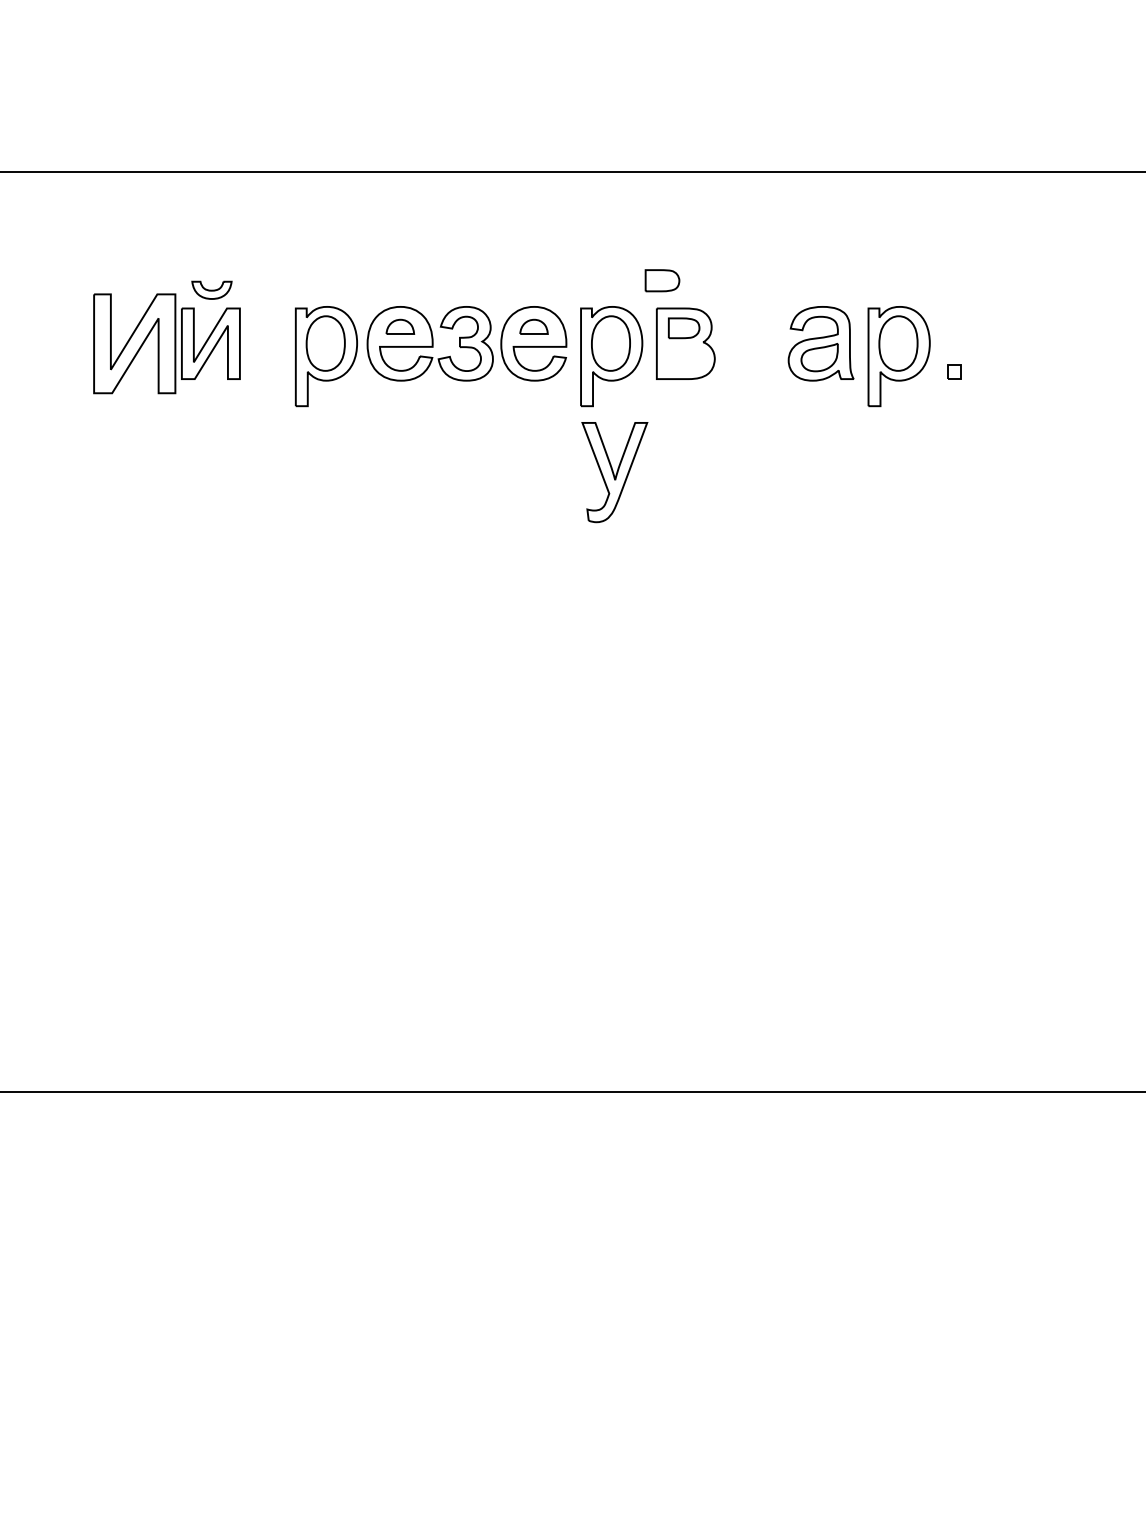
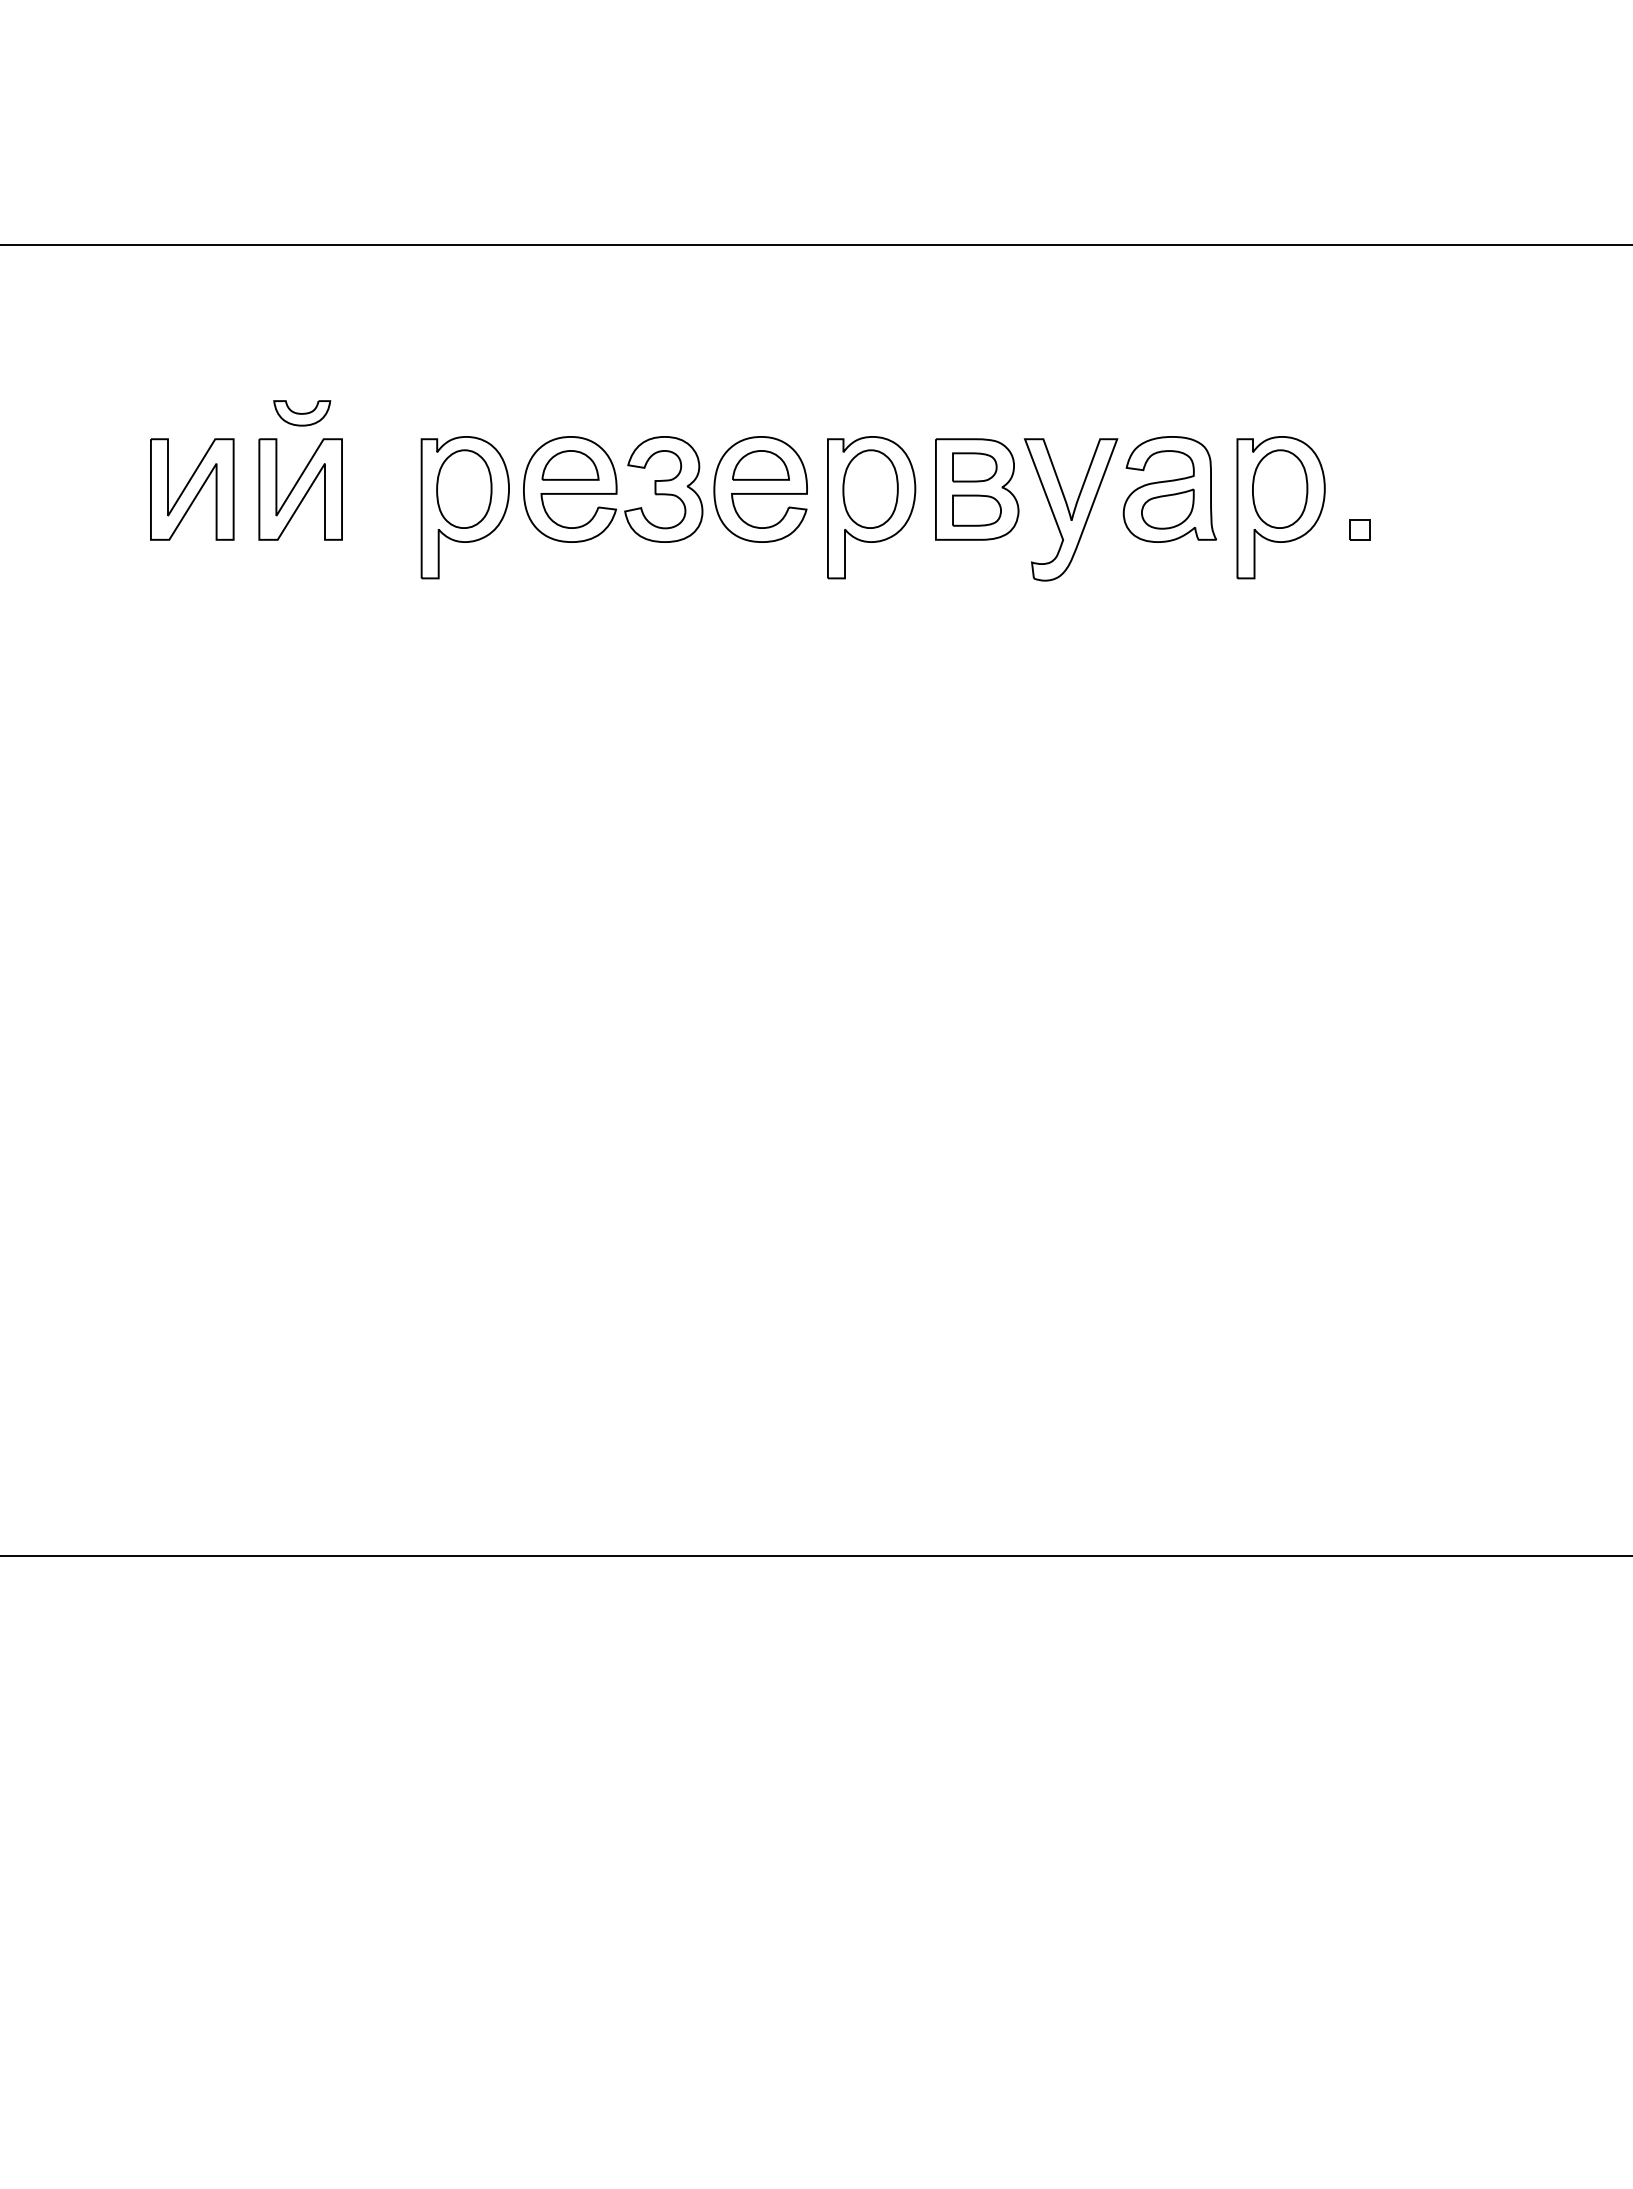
part: (662, 280) -> (976, 510), moved
part: (400, 326) -> (570, 465), size x1.43
part: (533, 326) -> (760, 465), size x1.43
part: (134, 343) -> (192, 489), size x0.71
part: (614, 472) -> (1070, 509), moved

